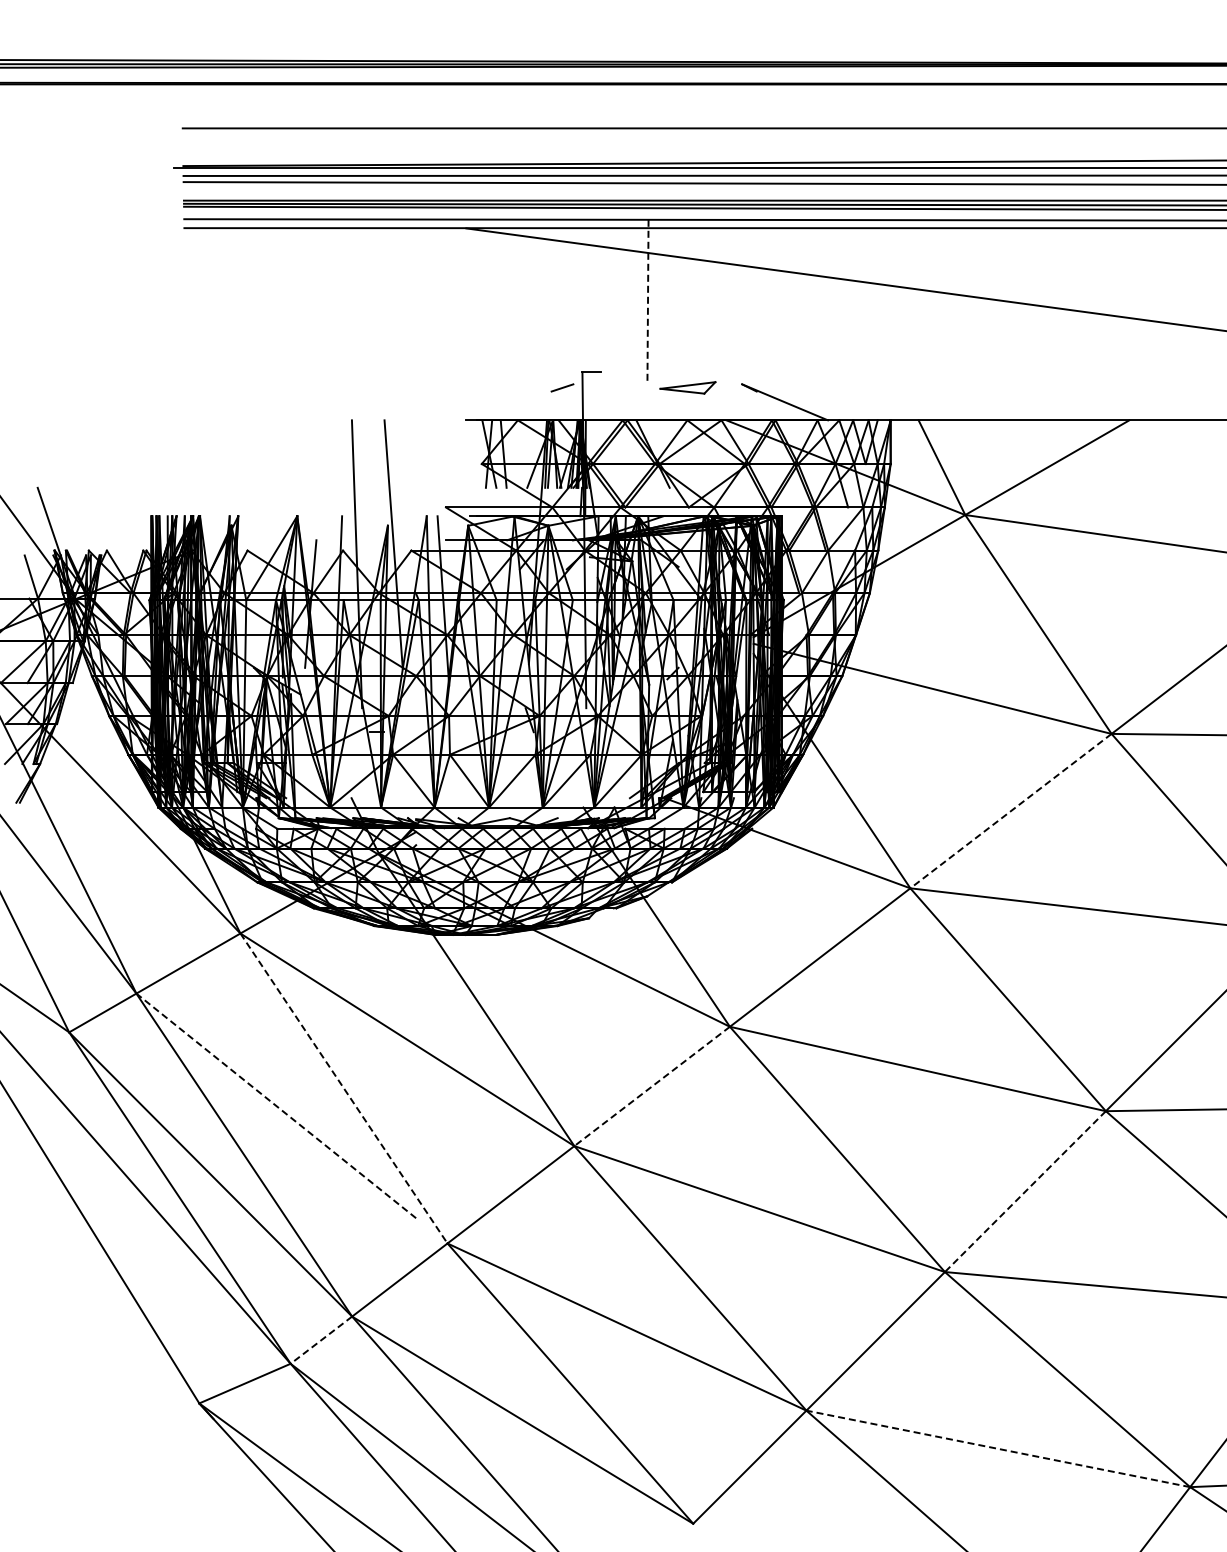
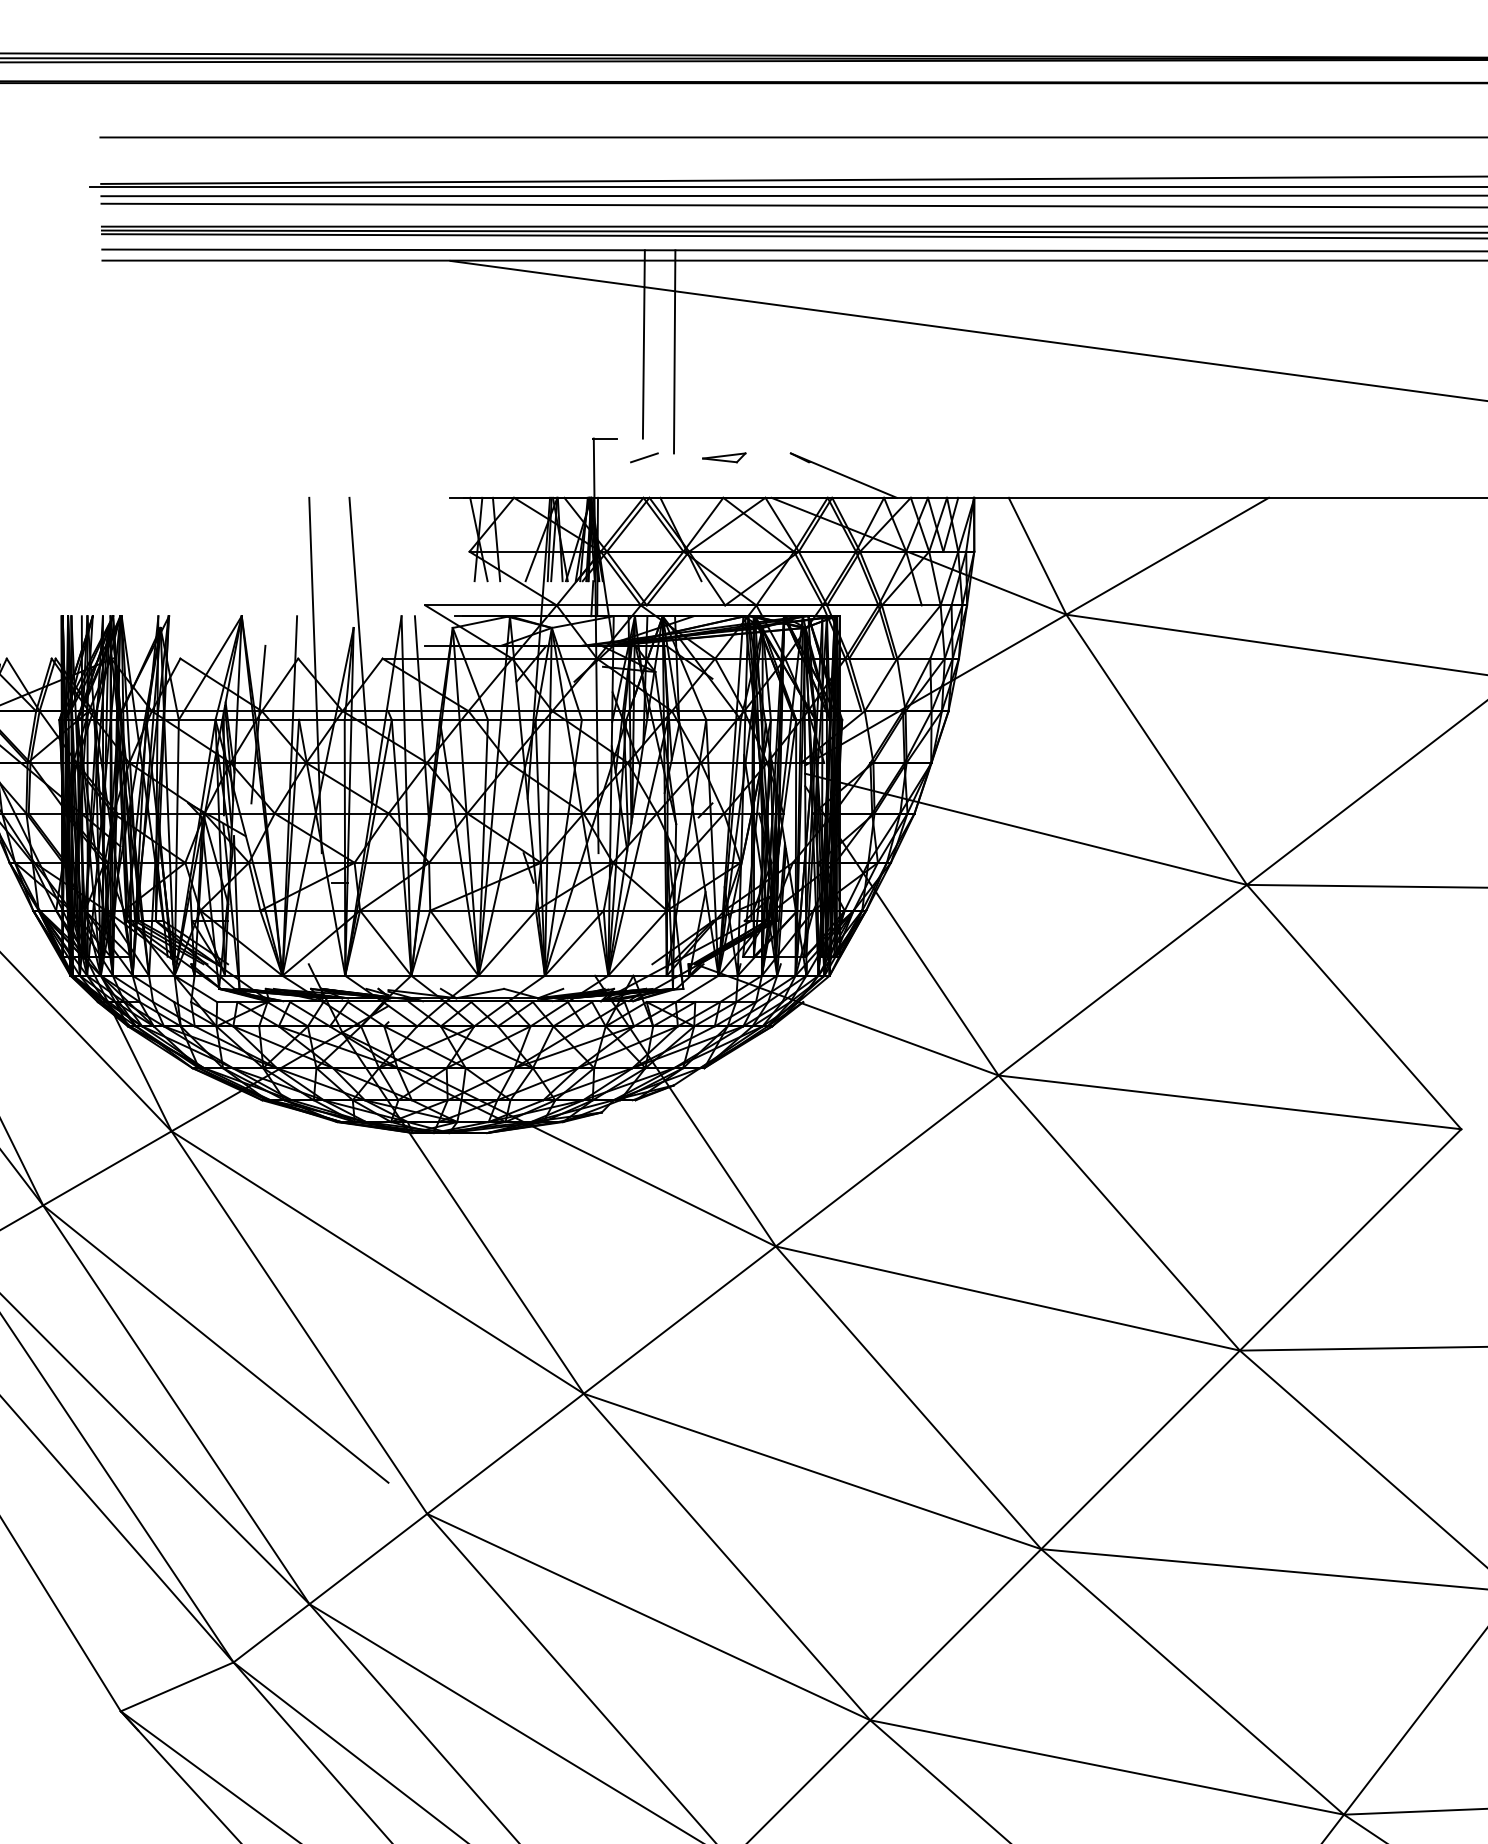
line: (622, 295) -> (643, 343), added
line: (647, 302) -> (674, 352), dashed -> solid
line: (562, 387) -> (644, 457), moved
part: (688, 387) -> (724, 457), size x0.62
line: (1010, 811) -> (1122, 980), dashed -> solid
line: (651, 1086) -> (679, 1320), dashed -> solid
line: (344, 1088) -> (300, 1322), dashed -> solid
line: (275, 1105) -> (214, 1343), dashed -> solid
line: (1025, 1191) -> (1140, 1449), dashed -> solid
line: (321, 1340) -> (271, 1633), dashed -> solid
line: (998, 1448) -> (1107, 1766), dashed -> solid

